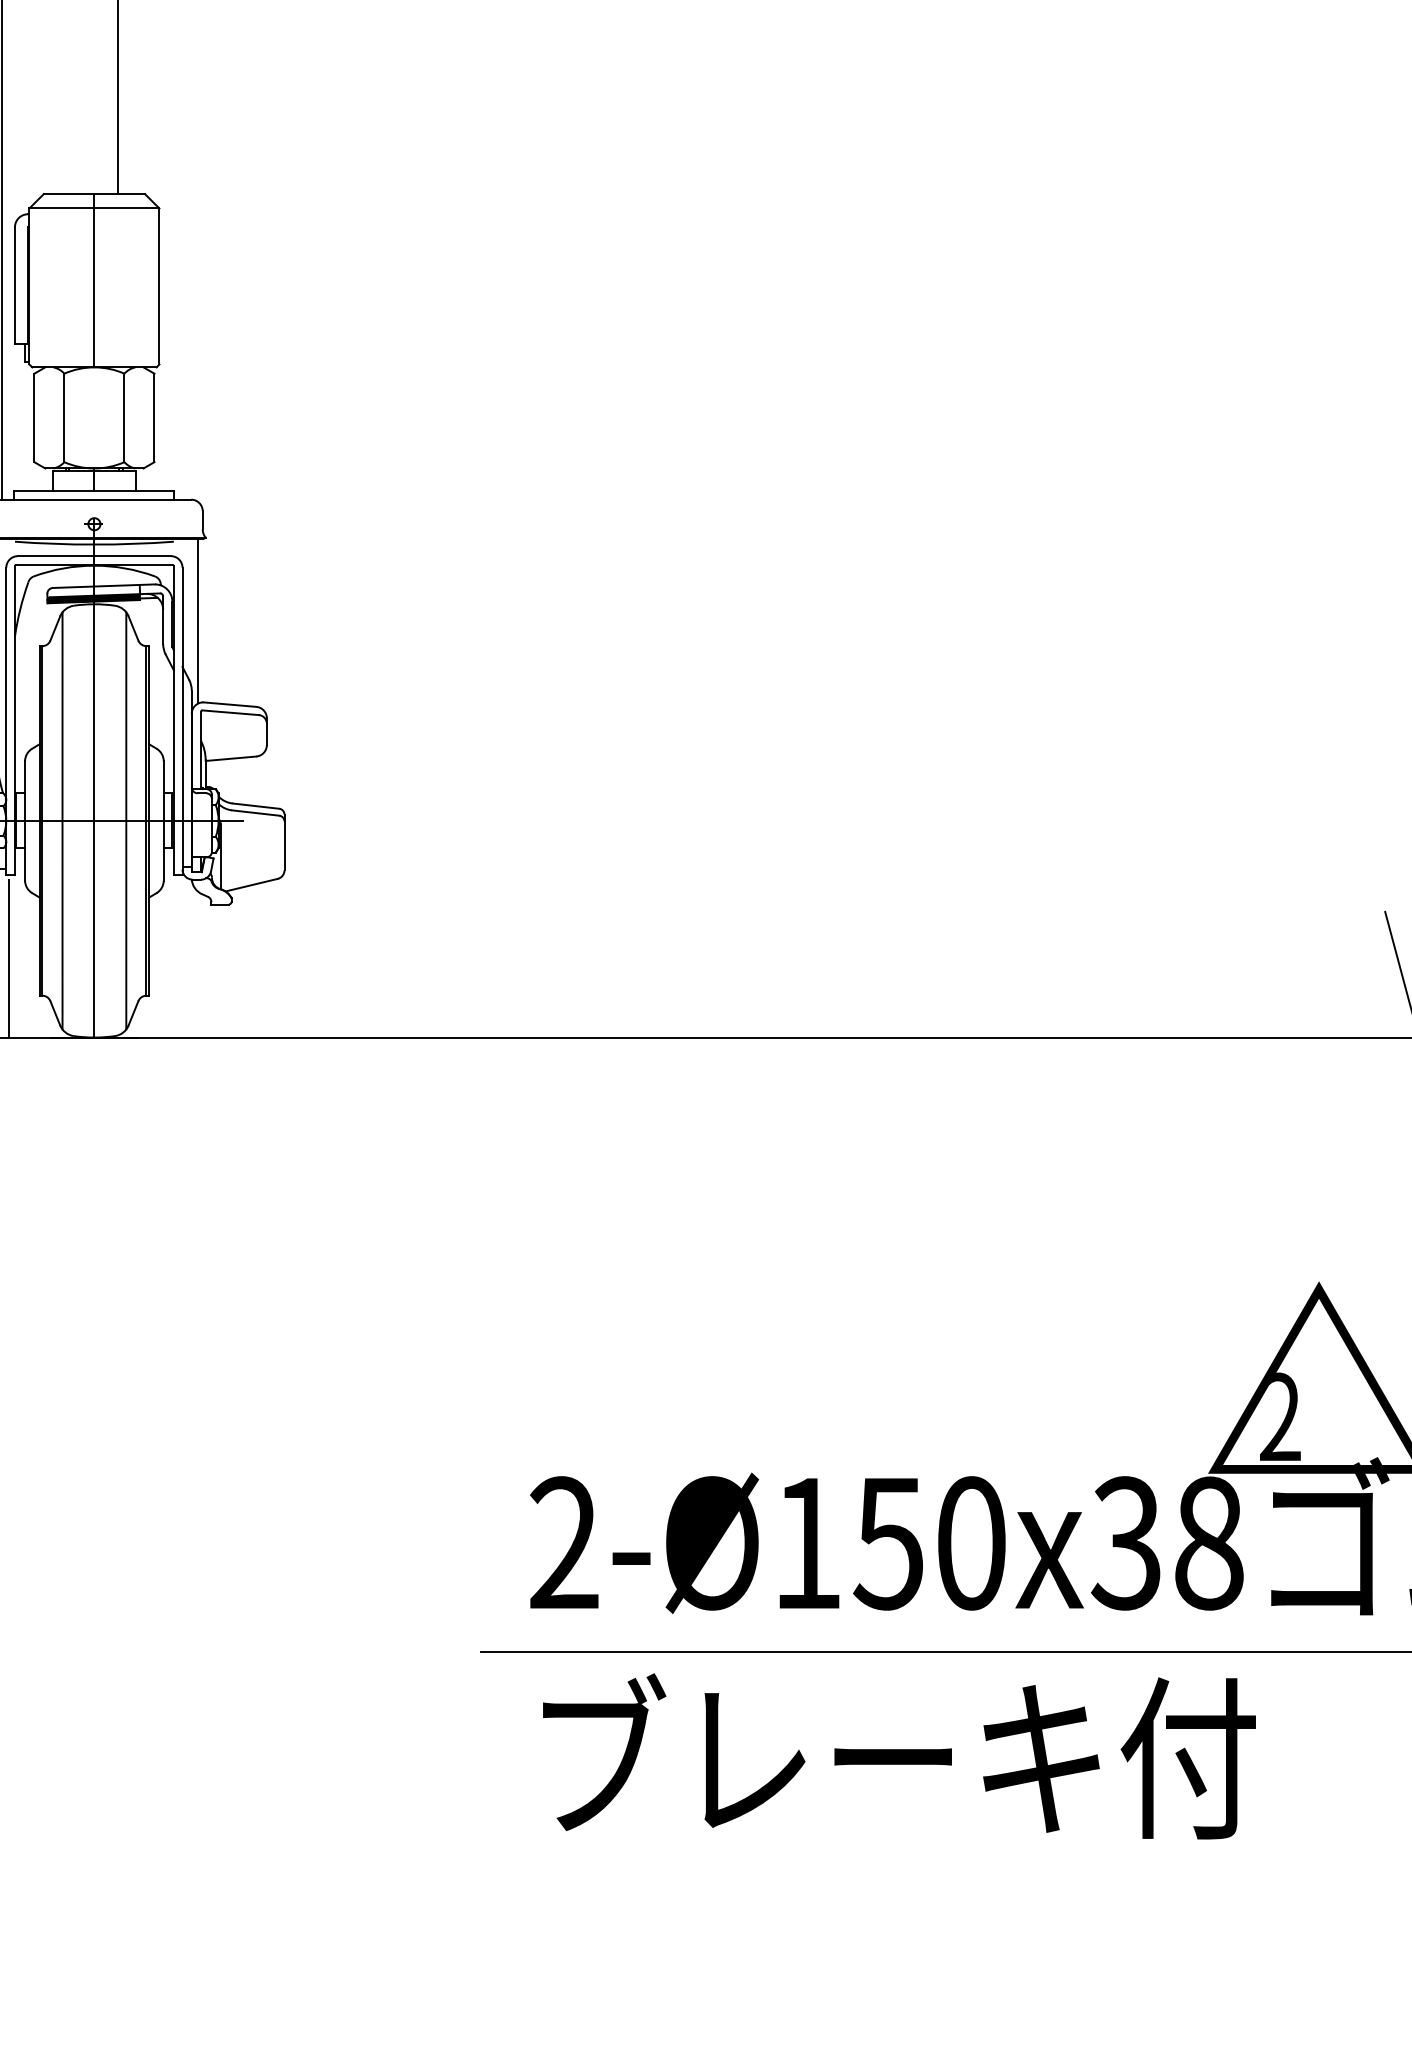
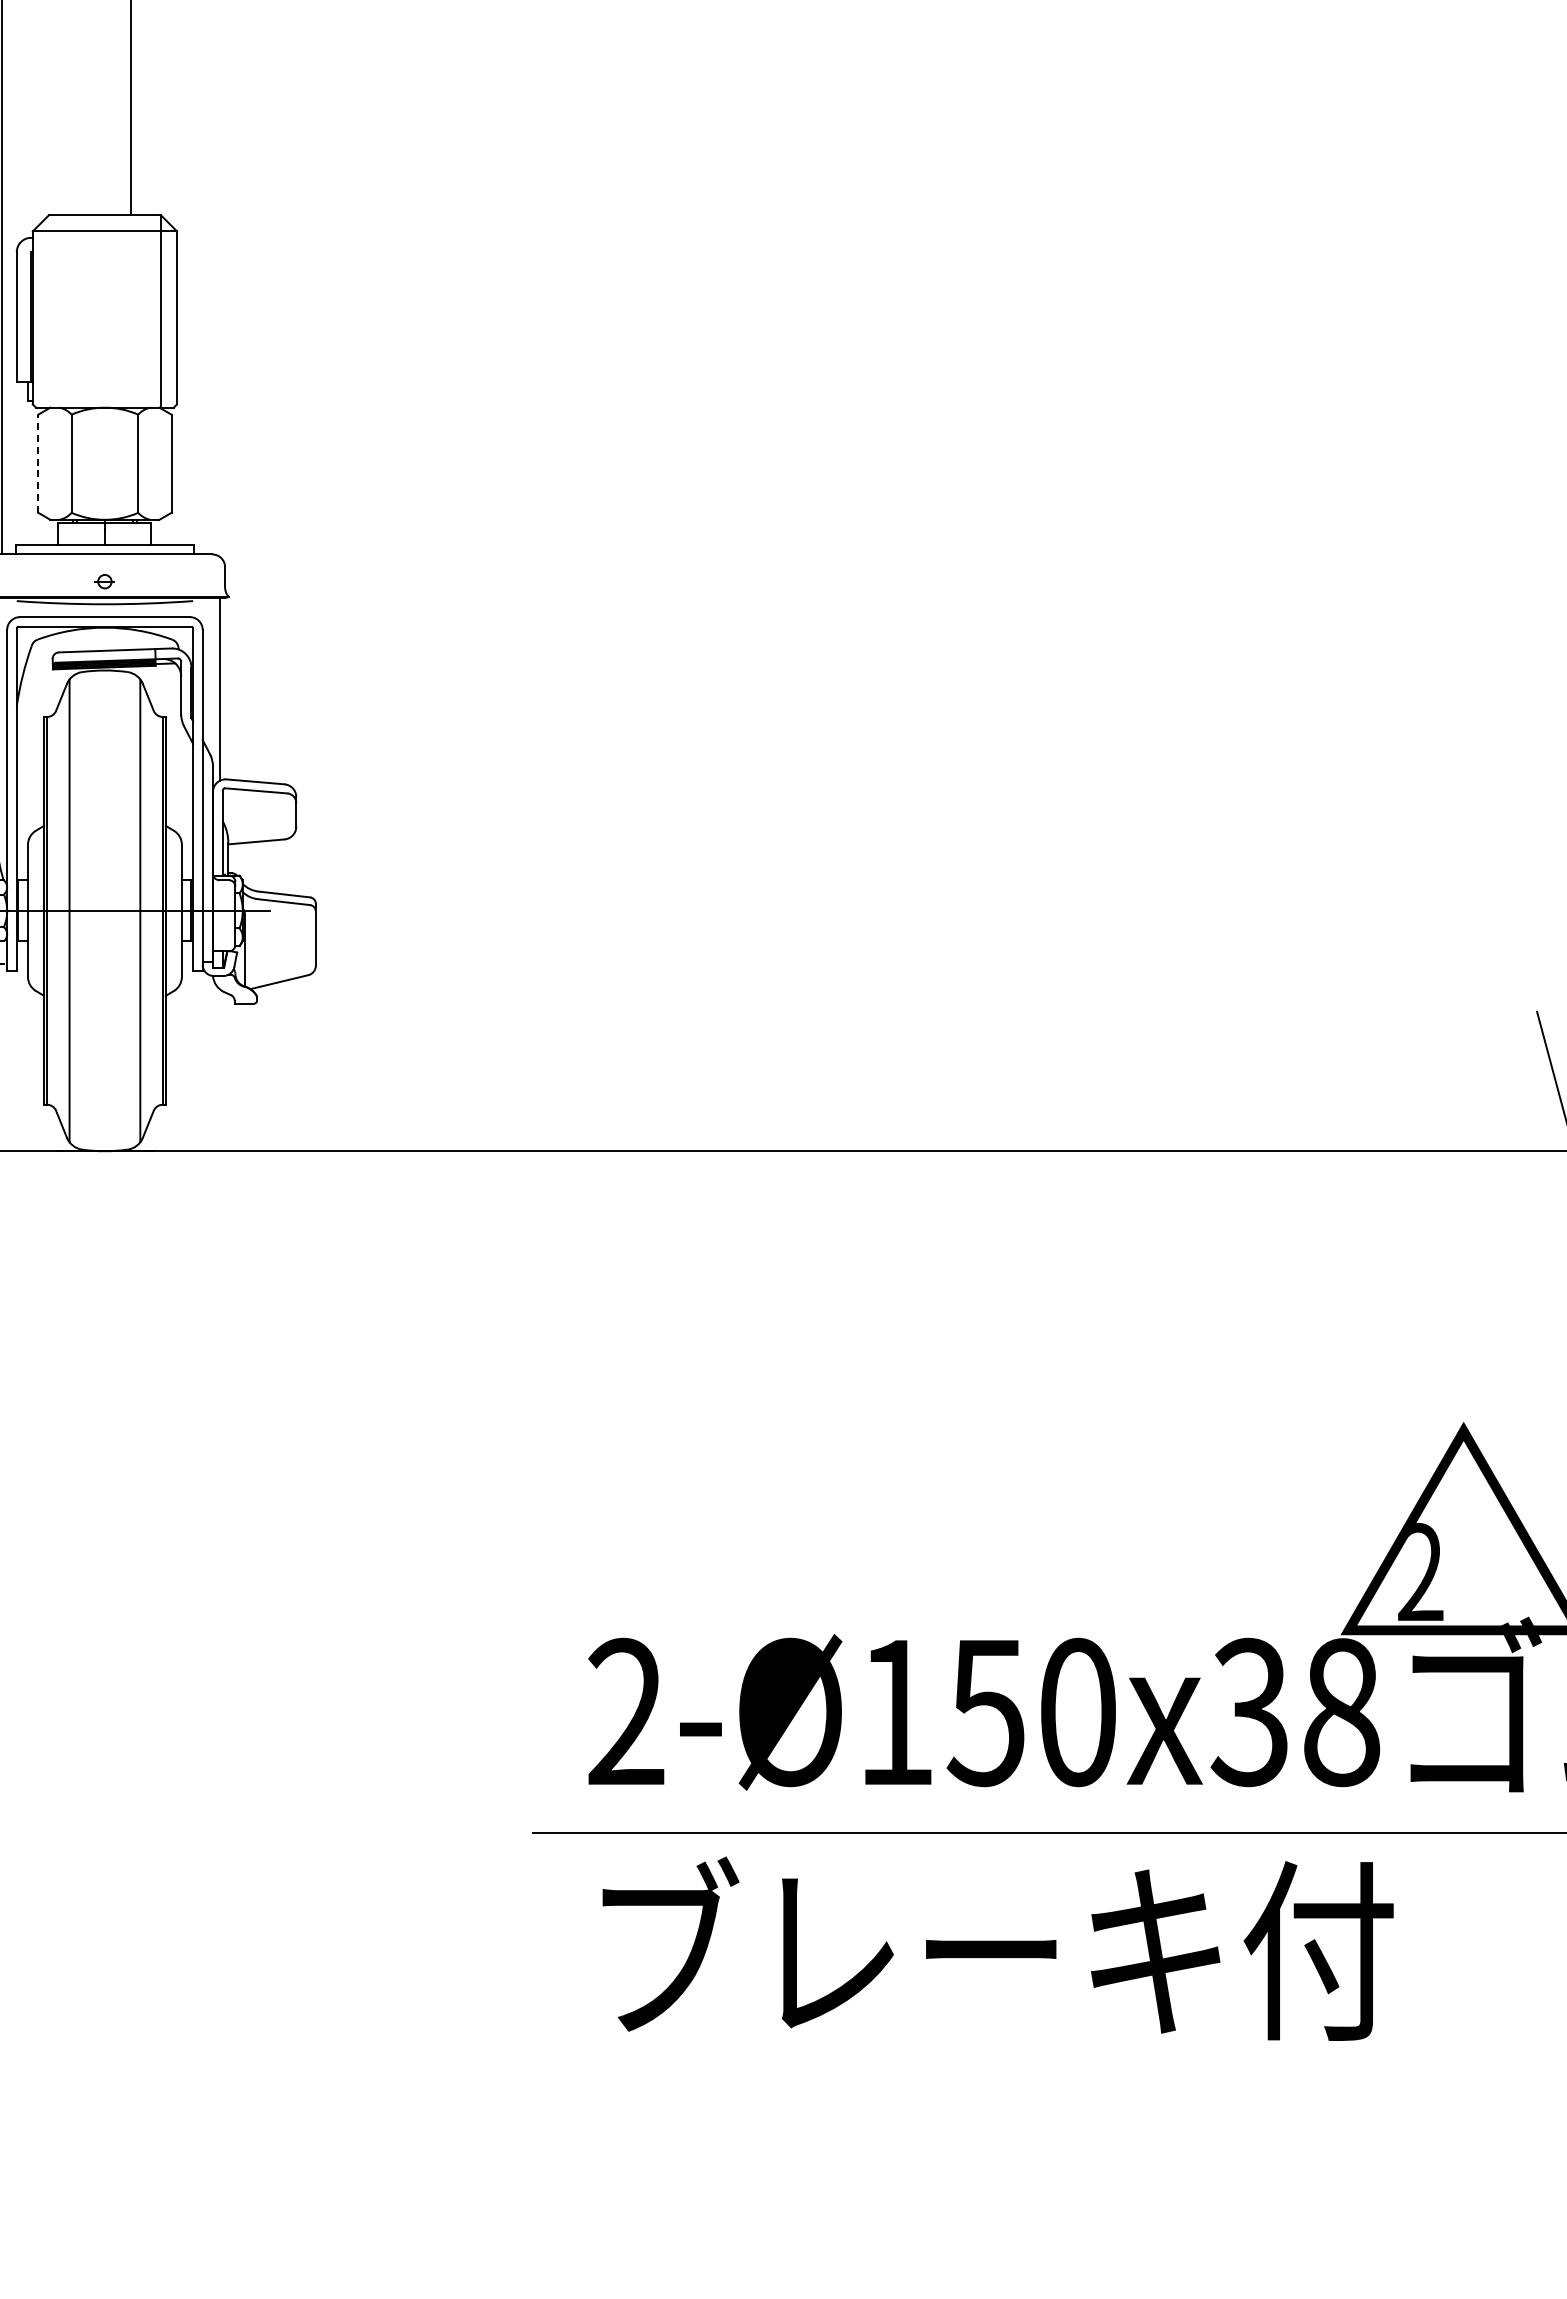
line: (94, 280) -> (160, 311), moved
line: (34, 417) -> (38, 463), solid -> dashed
line: (94, 778) -> (104, 863), removed
line: (9, 957) -> (10, 1062), removed

